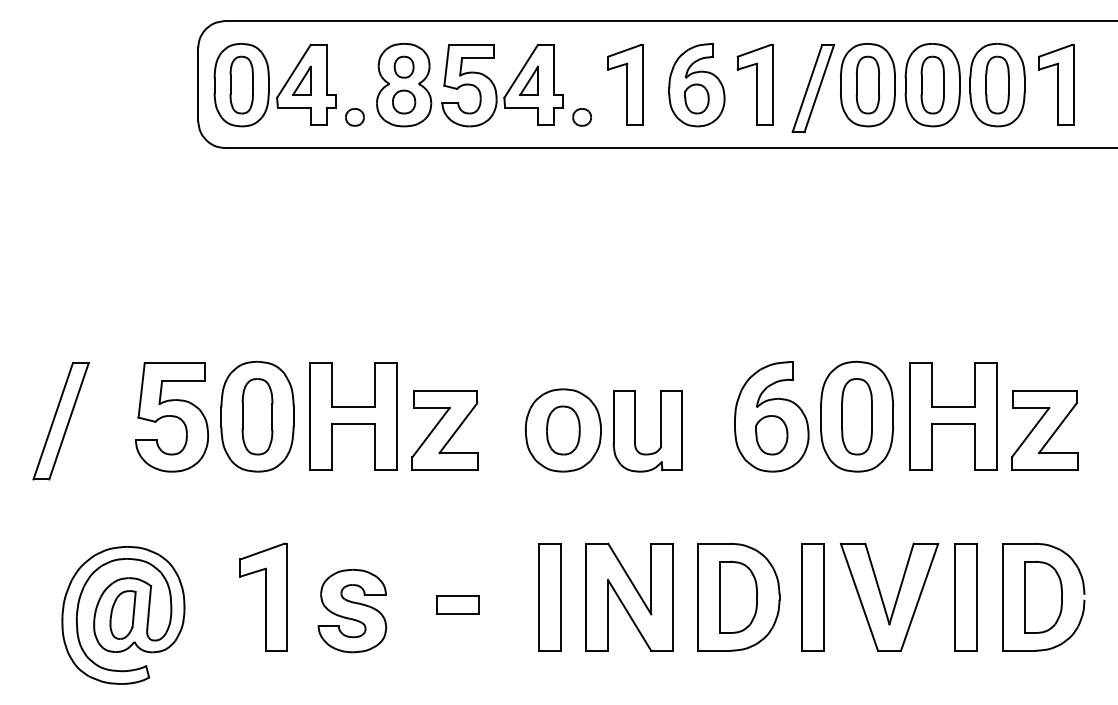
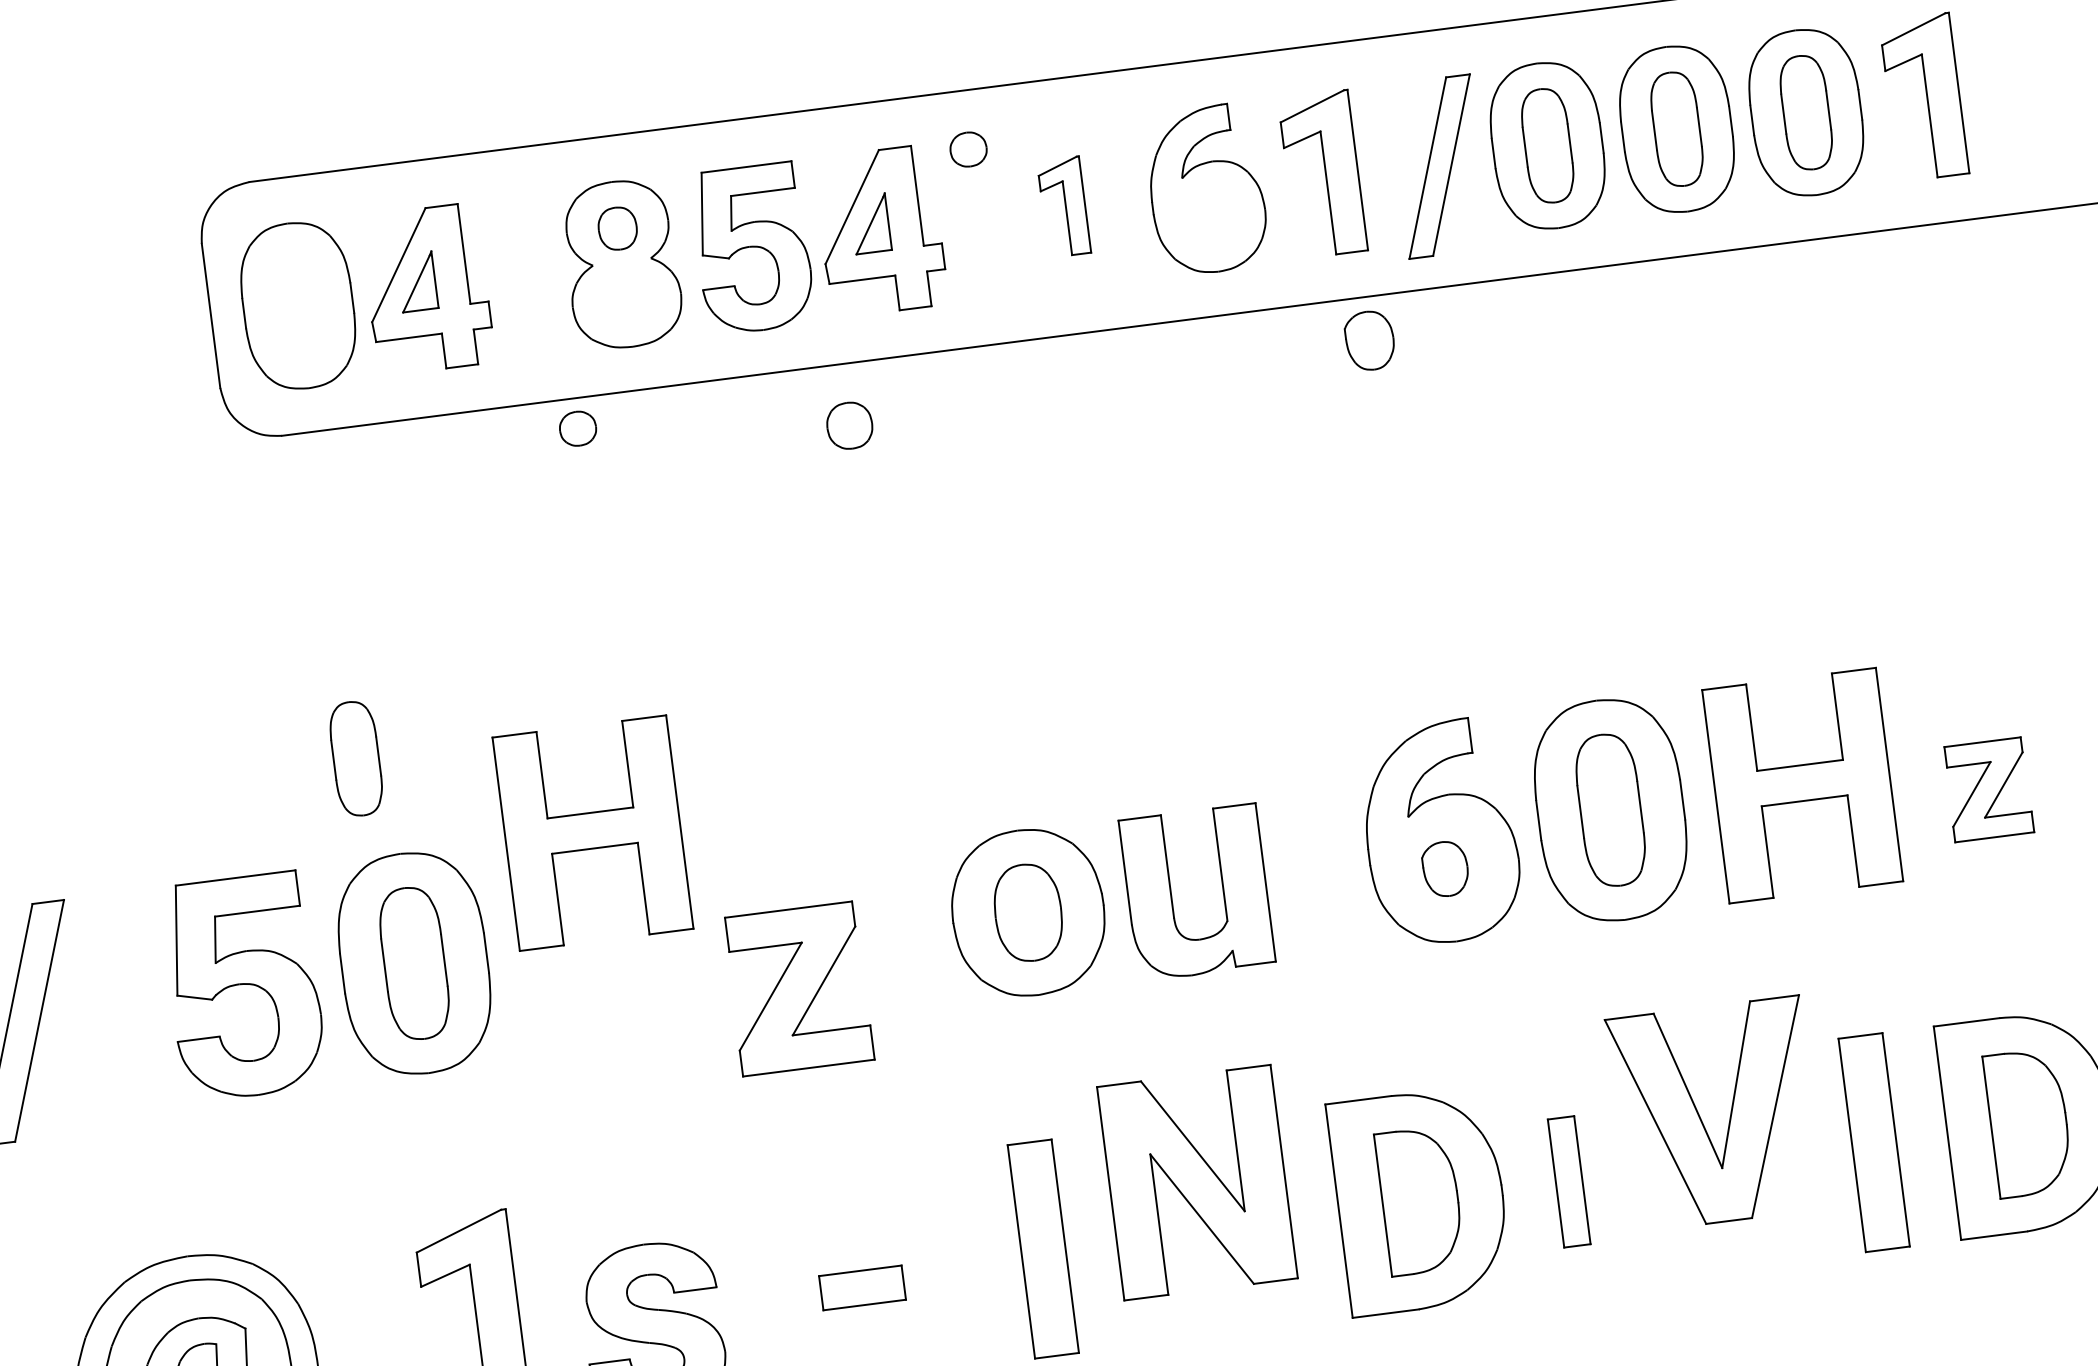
part: (241, 84) -> (355, 757), moved
part: (625, 84) -> (1063, 206), size x0.6
part: (696, 98) -> (1368, 339), moved
part: (404, 101) -> (850, 424), moved
part: (354, 117) -> (577, 429), moved
part: (581, 117) -> (967, 149), moved
part: (353, 416) -> (592, 832), moved
part: (444, 430) -> (796, 989), moved
part: (1044, 430) -> (1988, 789), size x0.6
part: (771, 435) -> (1444, 869), size x0.7
part: (629, 596) -> (1196, 1181), moved
part: (882, 596) -> (1701, 1114), moved
part: (812, 597) -> (1568, 1182), size x0.6

